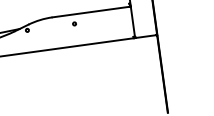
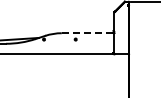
line: (90, 12) -> (87, 33), solid -> dashed

